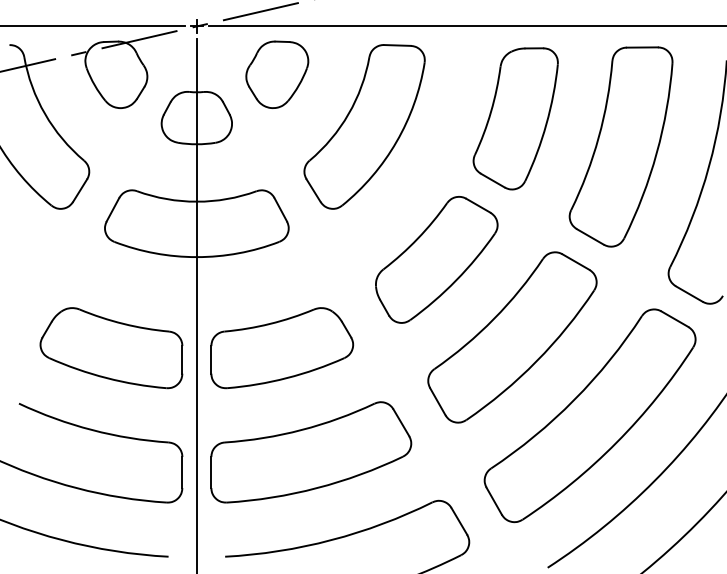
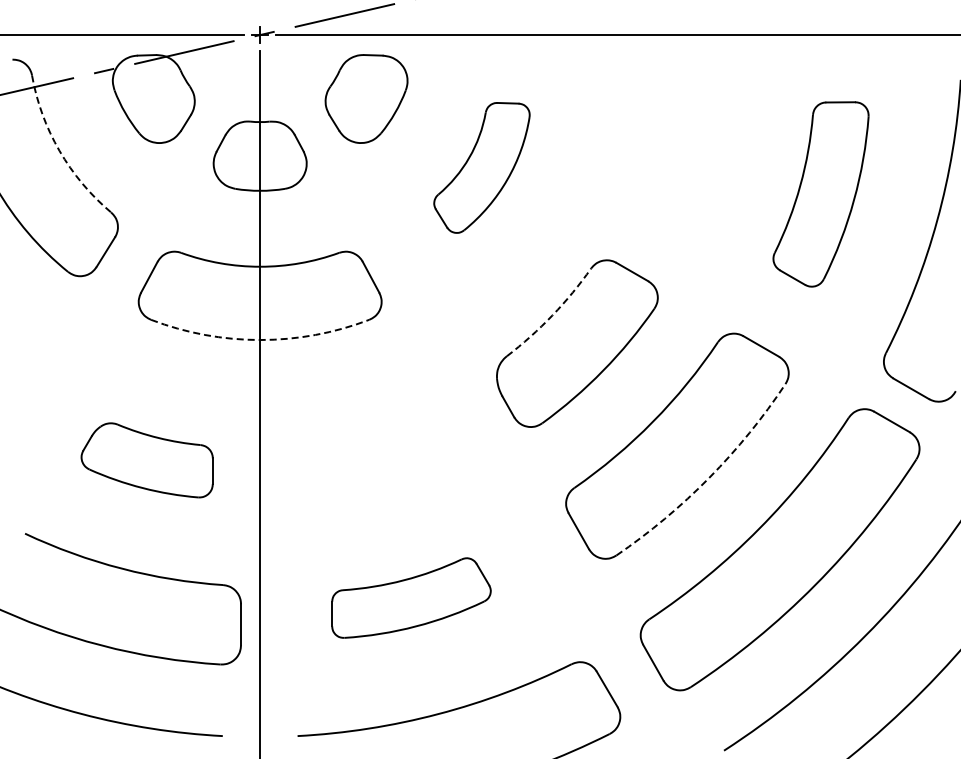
arc: (45, 113) -> (59, 150), solid -> dashed
part: (515, 119) -> (681, 157), removed
part: (364, 126) -> (481, 167), size x0.6
part: (620, 147) -> (820, 194), size x0.7
arc: (417, 238) -> (552, 315), solid -> dashed
arc: (197, 257) -> (260, 340), solid -> dashed
part: (110, 348) -> (146, 460), size x0.7
part: (281, 348) -> (372, 460), removed
arc: (536, 361) -> (709, 477), solid -> dashed
part: (311, 451) -> (411, 597), size x0.6

